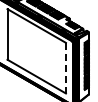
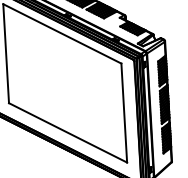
line: (65, 68) -> (123, 113), dashed -> solid

